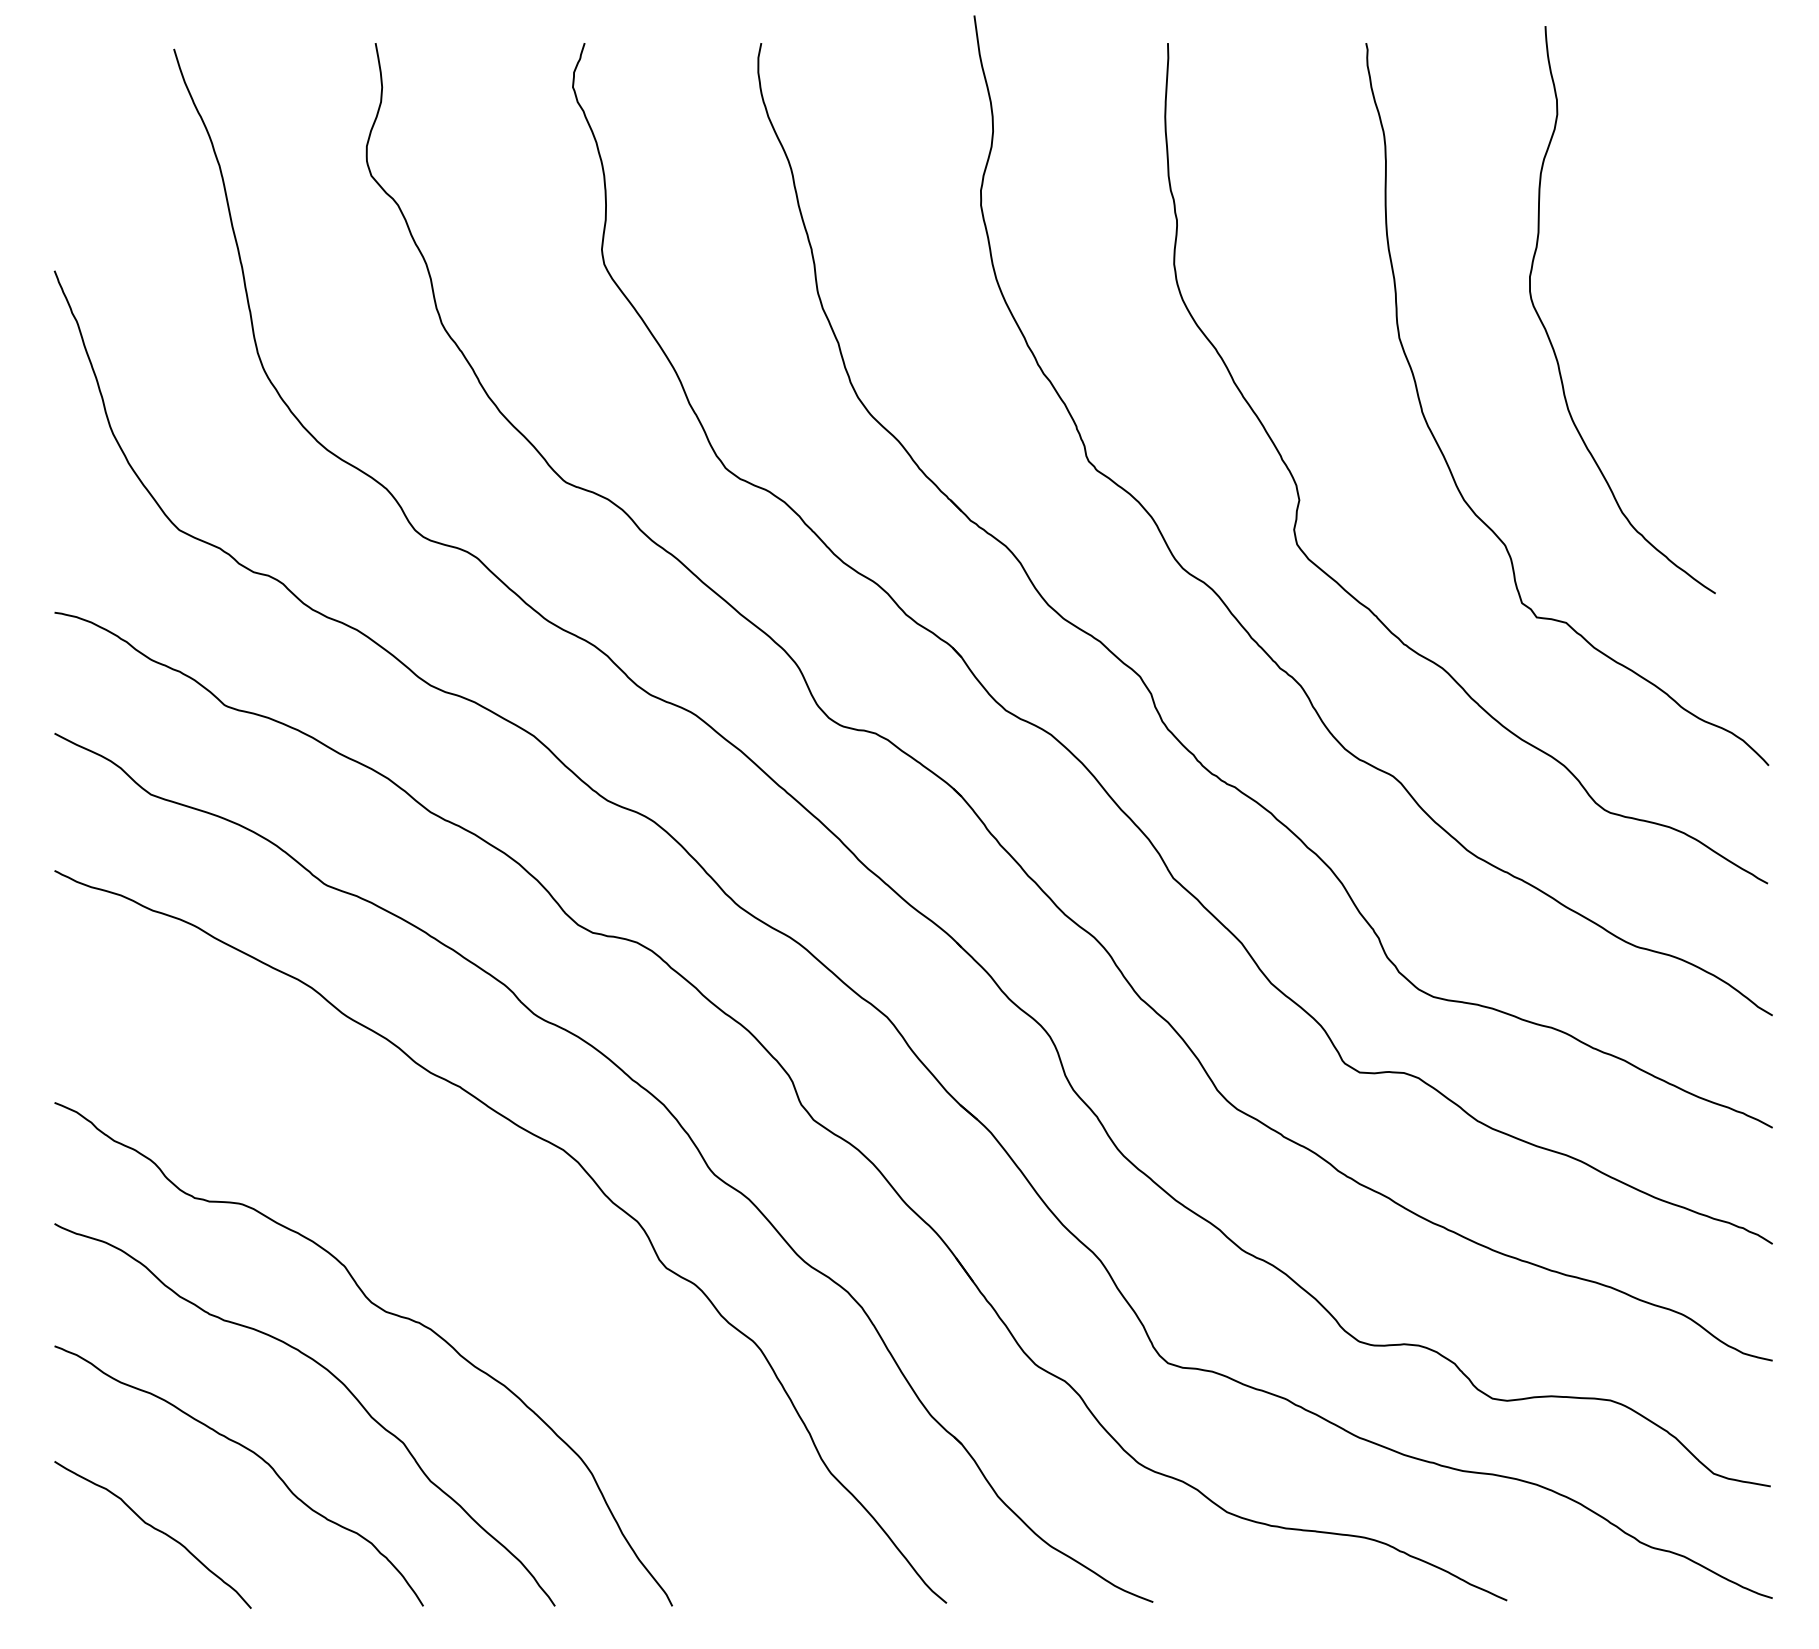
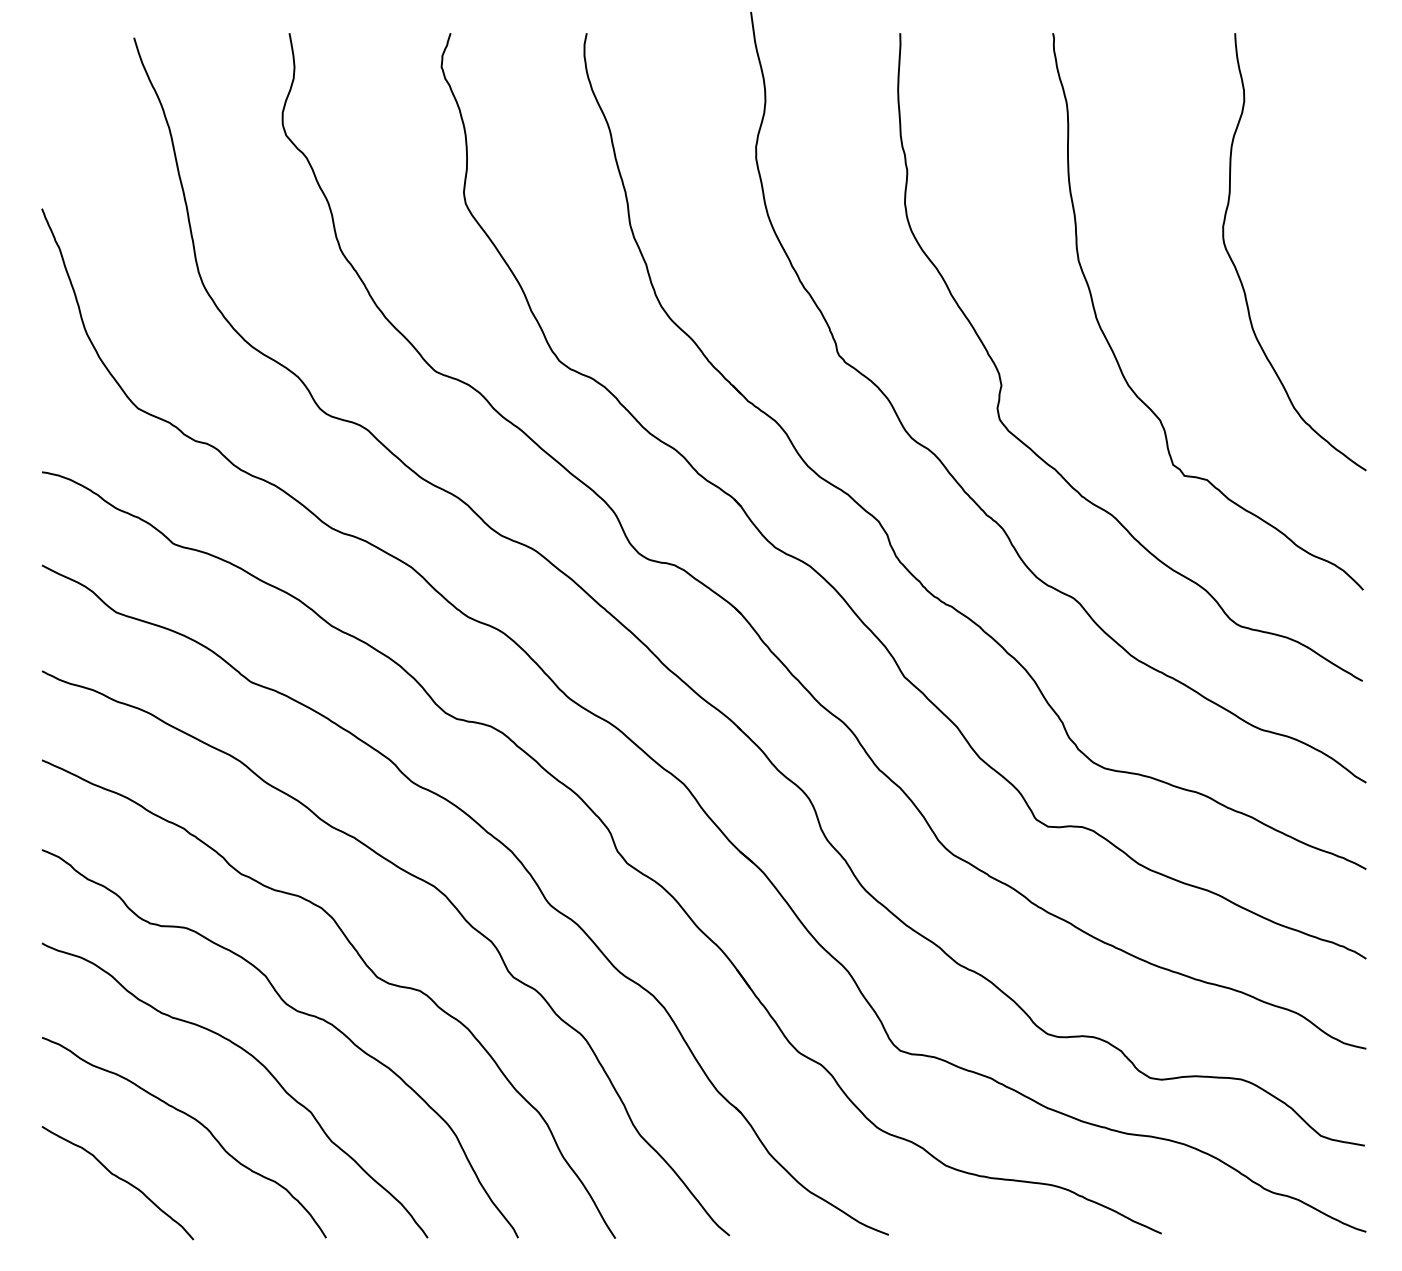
curve: (1551, 341) -> (1239, 276), moved
curve: (473, 1251) -> (364, 964), added

